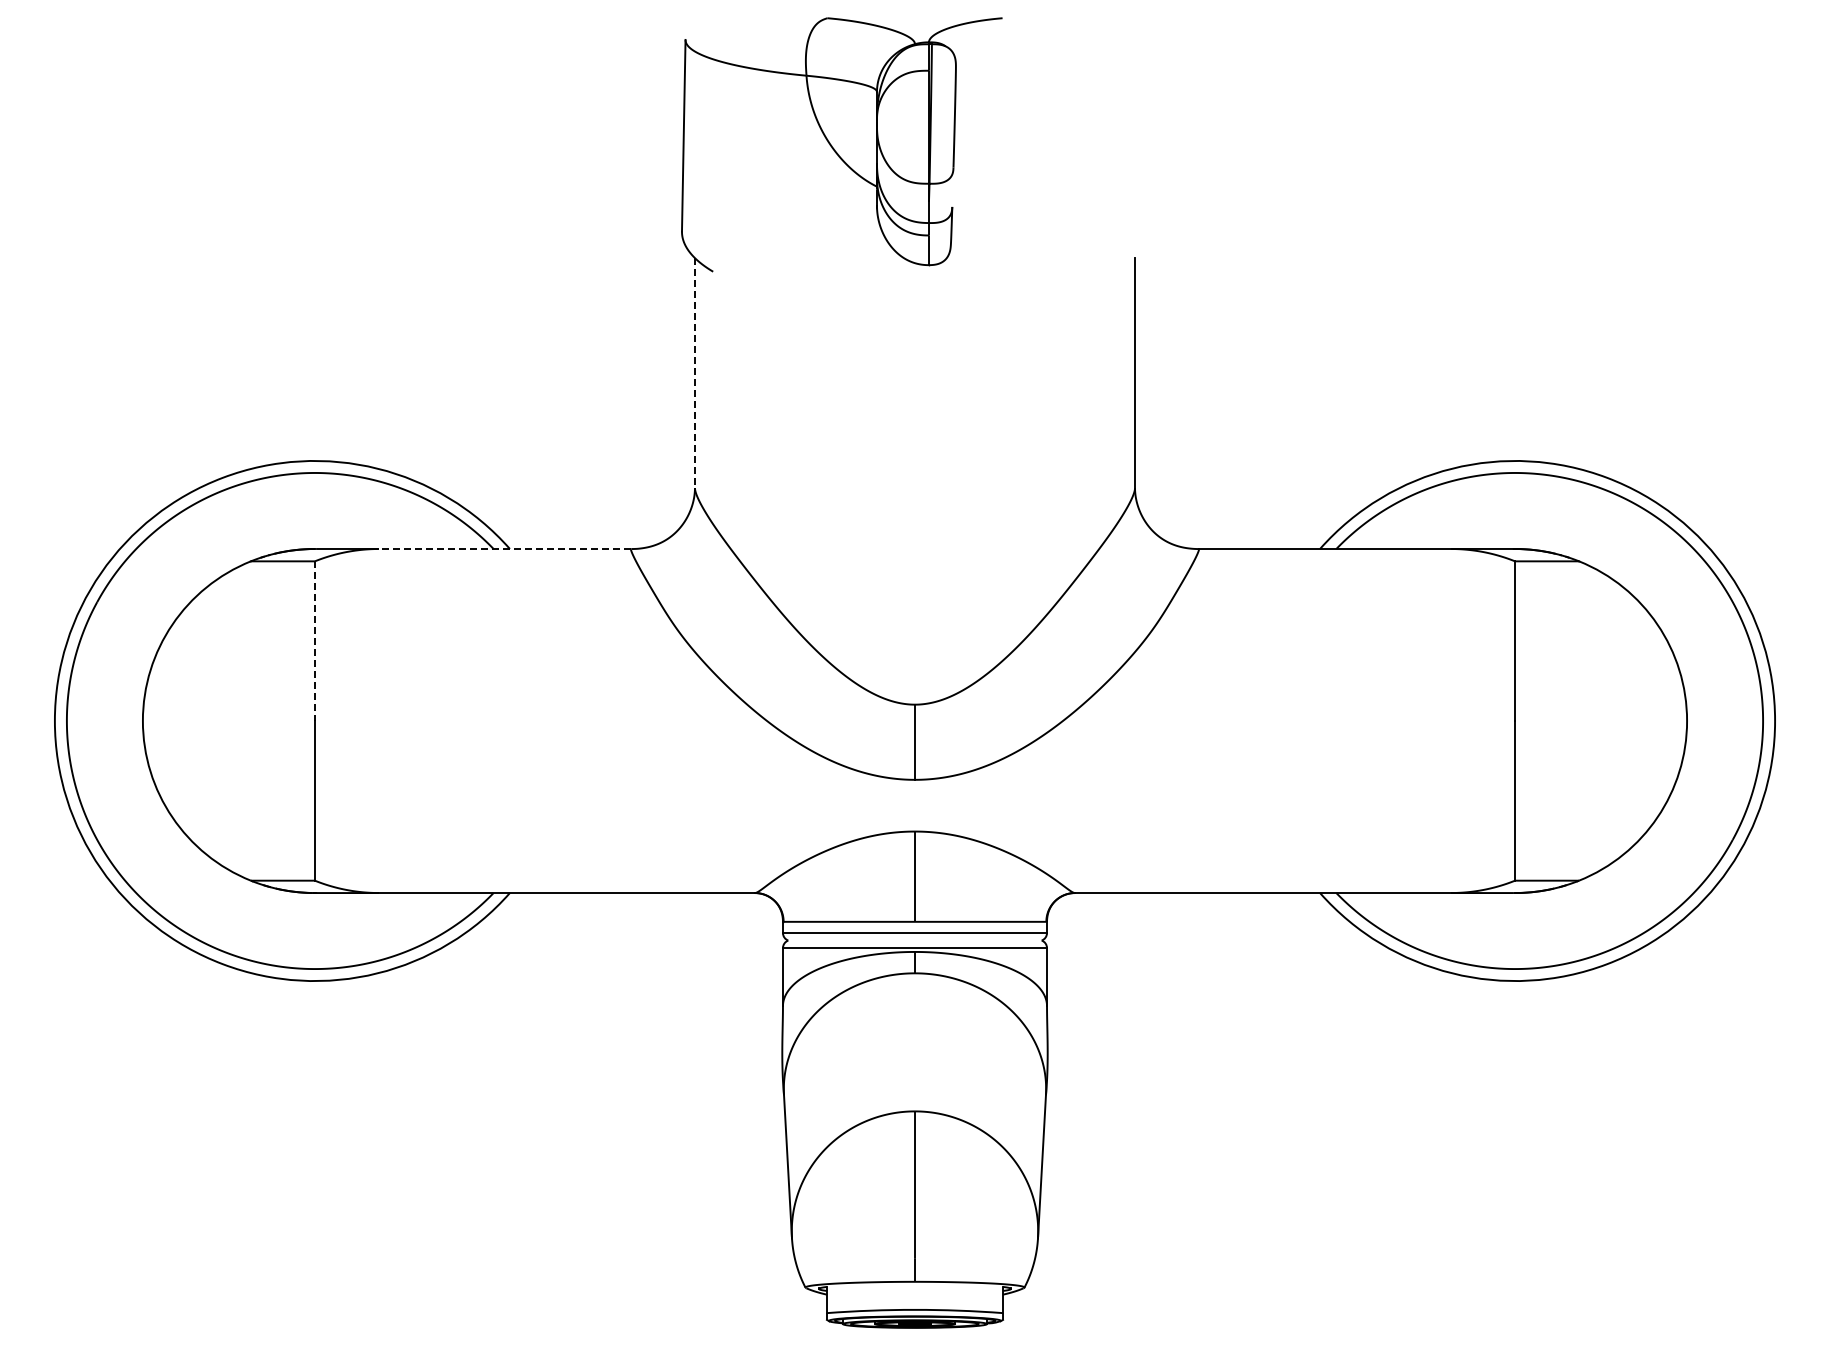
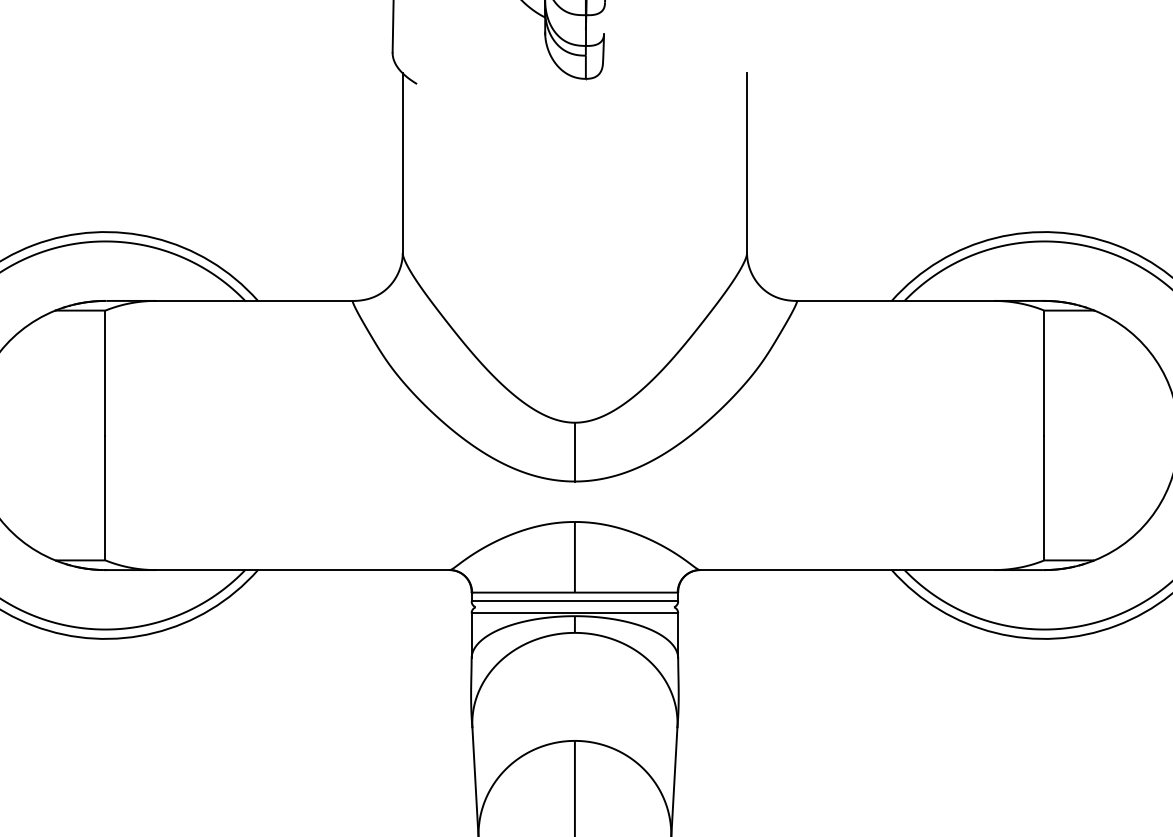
line: (694, 373) -> (402, 163), dashed -> solid
line: (504, 549) -> (253, 301), dashed -> solid
line: (314, 641) -> (105, 373), dashed -> solid

